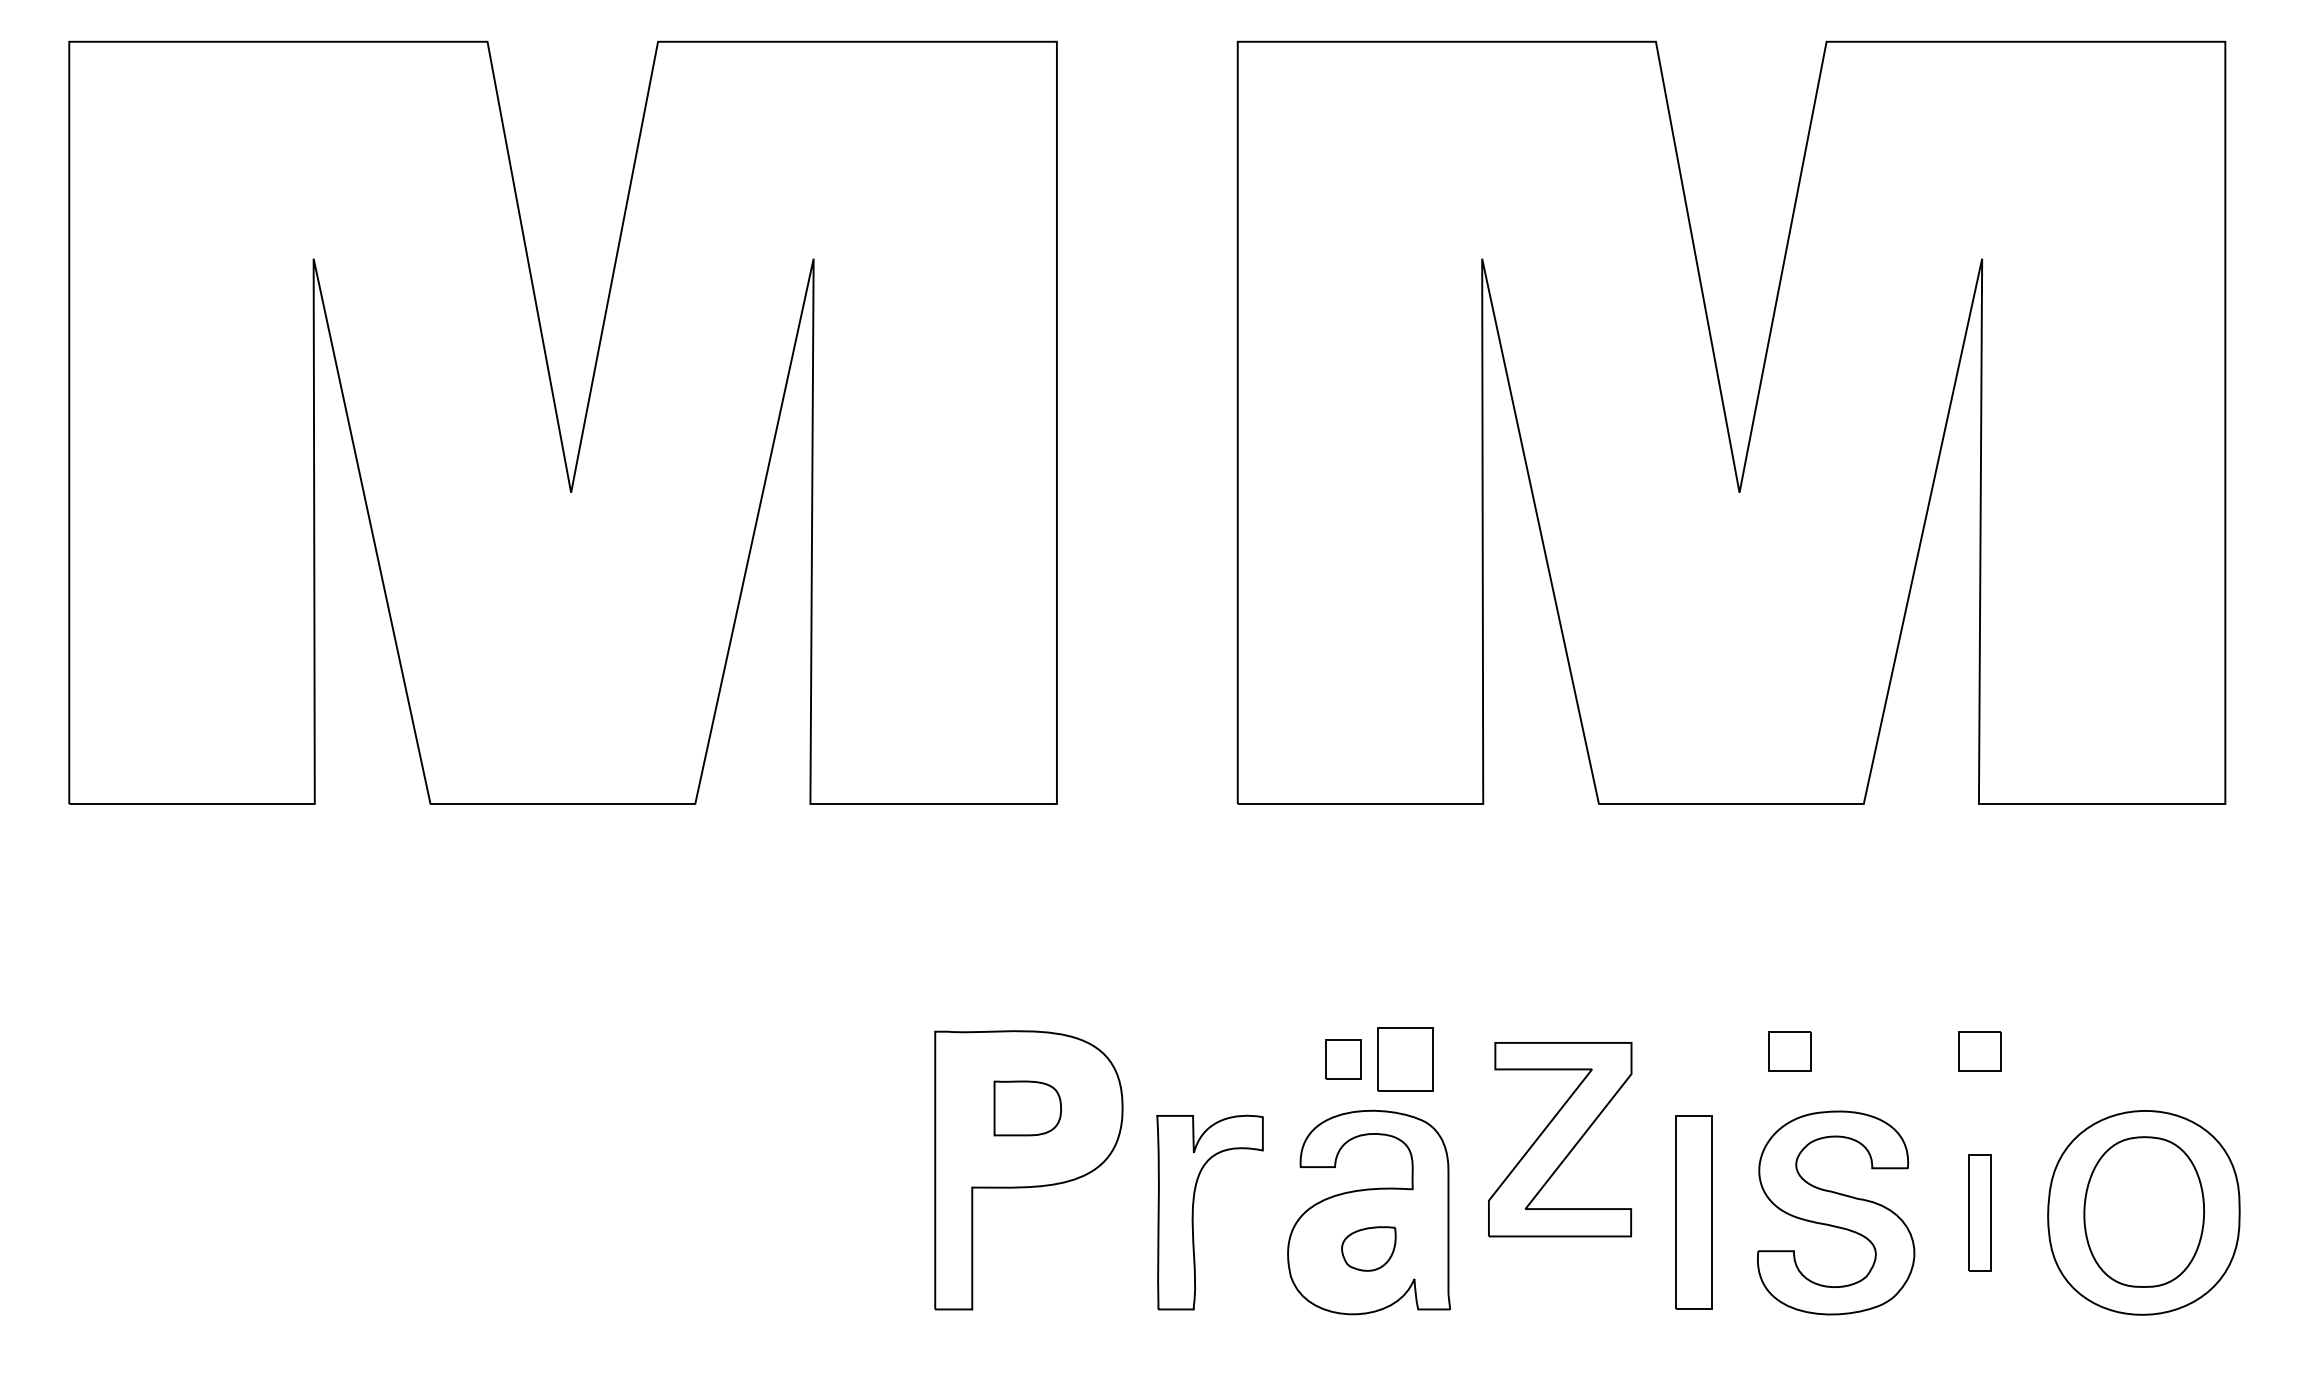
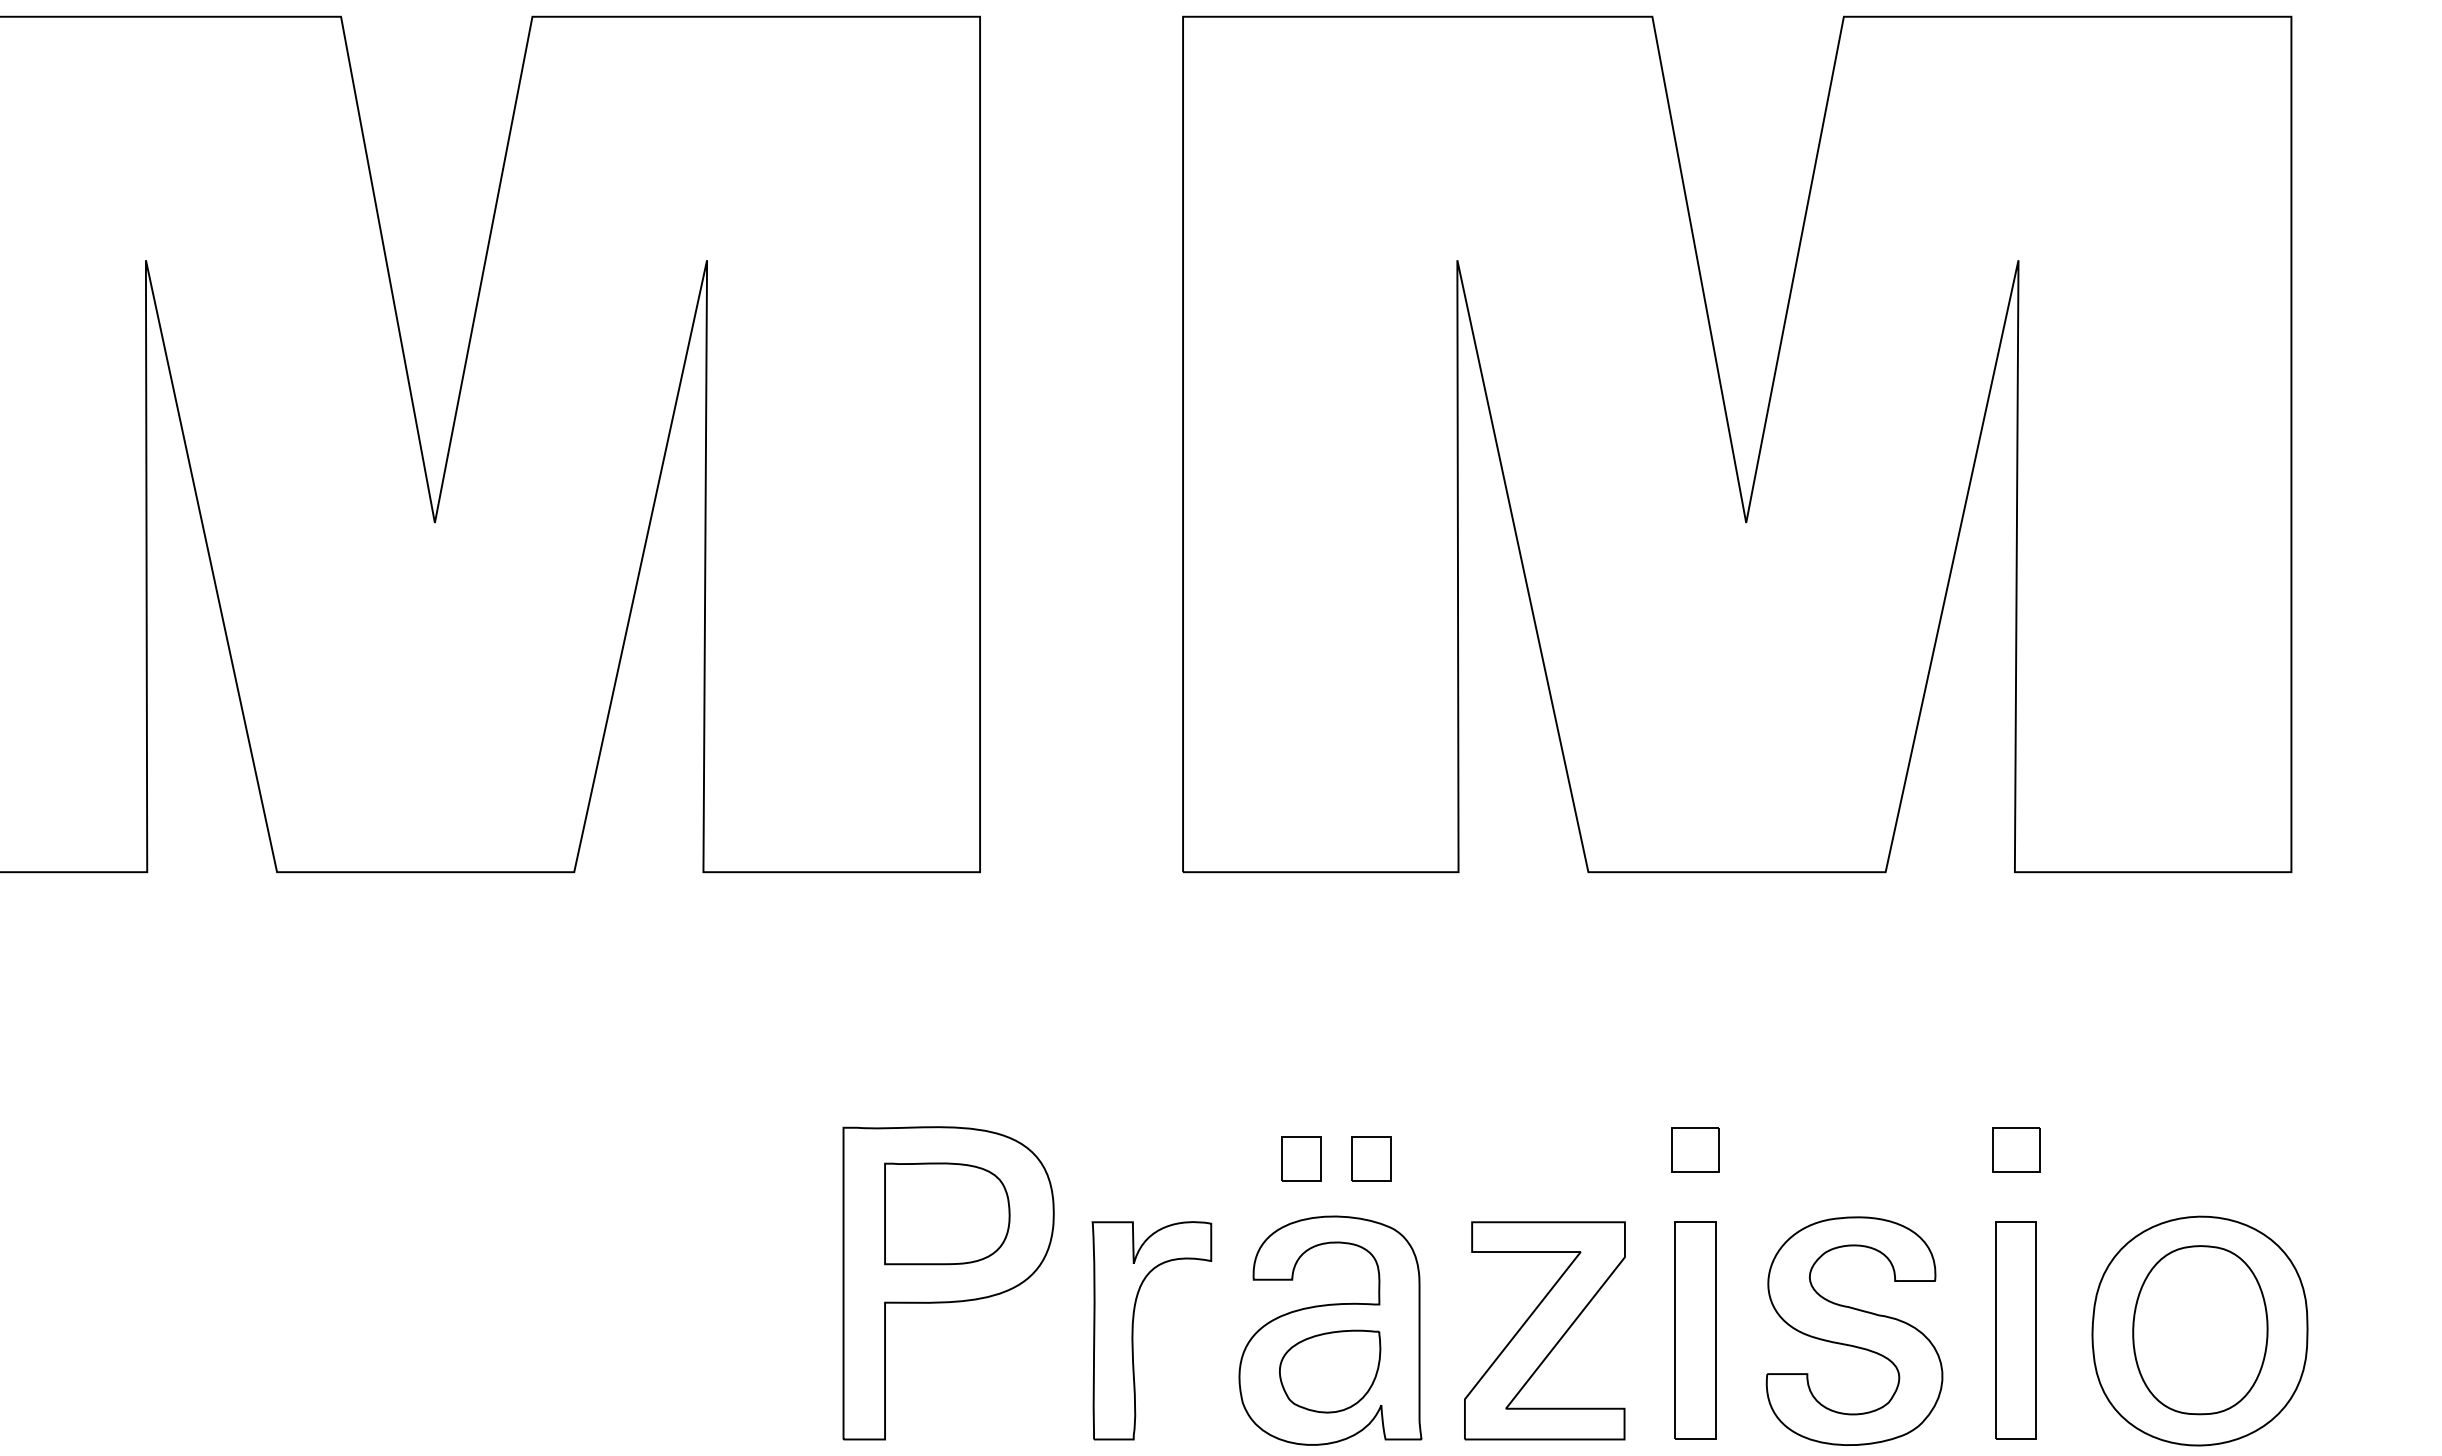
part: (1789, 1051) -> (1694, 1149), moved
part: (1405, 1059) -> (1371, 1158), size x0.62
part: (1027, 1108) -> (947, 1213), size x1.67
part: (1560, 1139) -> (1545, 1330), moved
part: (1979, 1212) -> (2015, 1330), size x1.67
part: (1368, 1248) -> (1329, 1371), size x1.67

